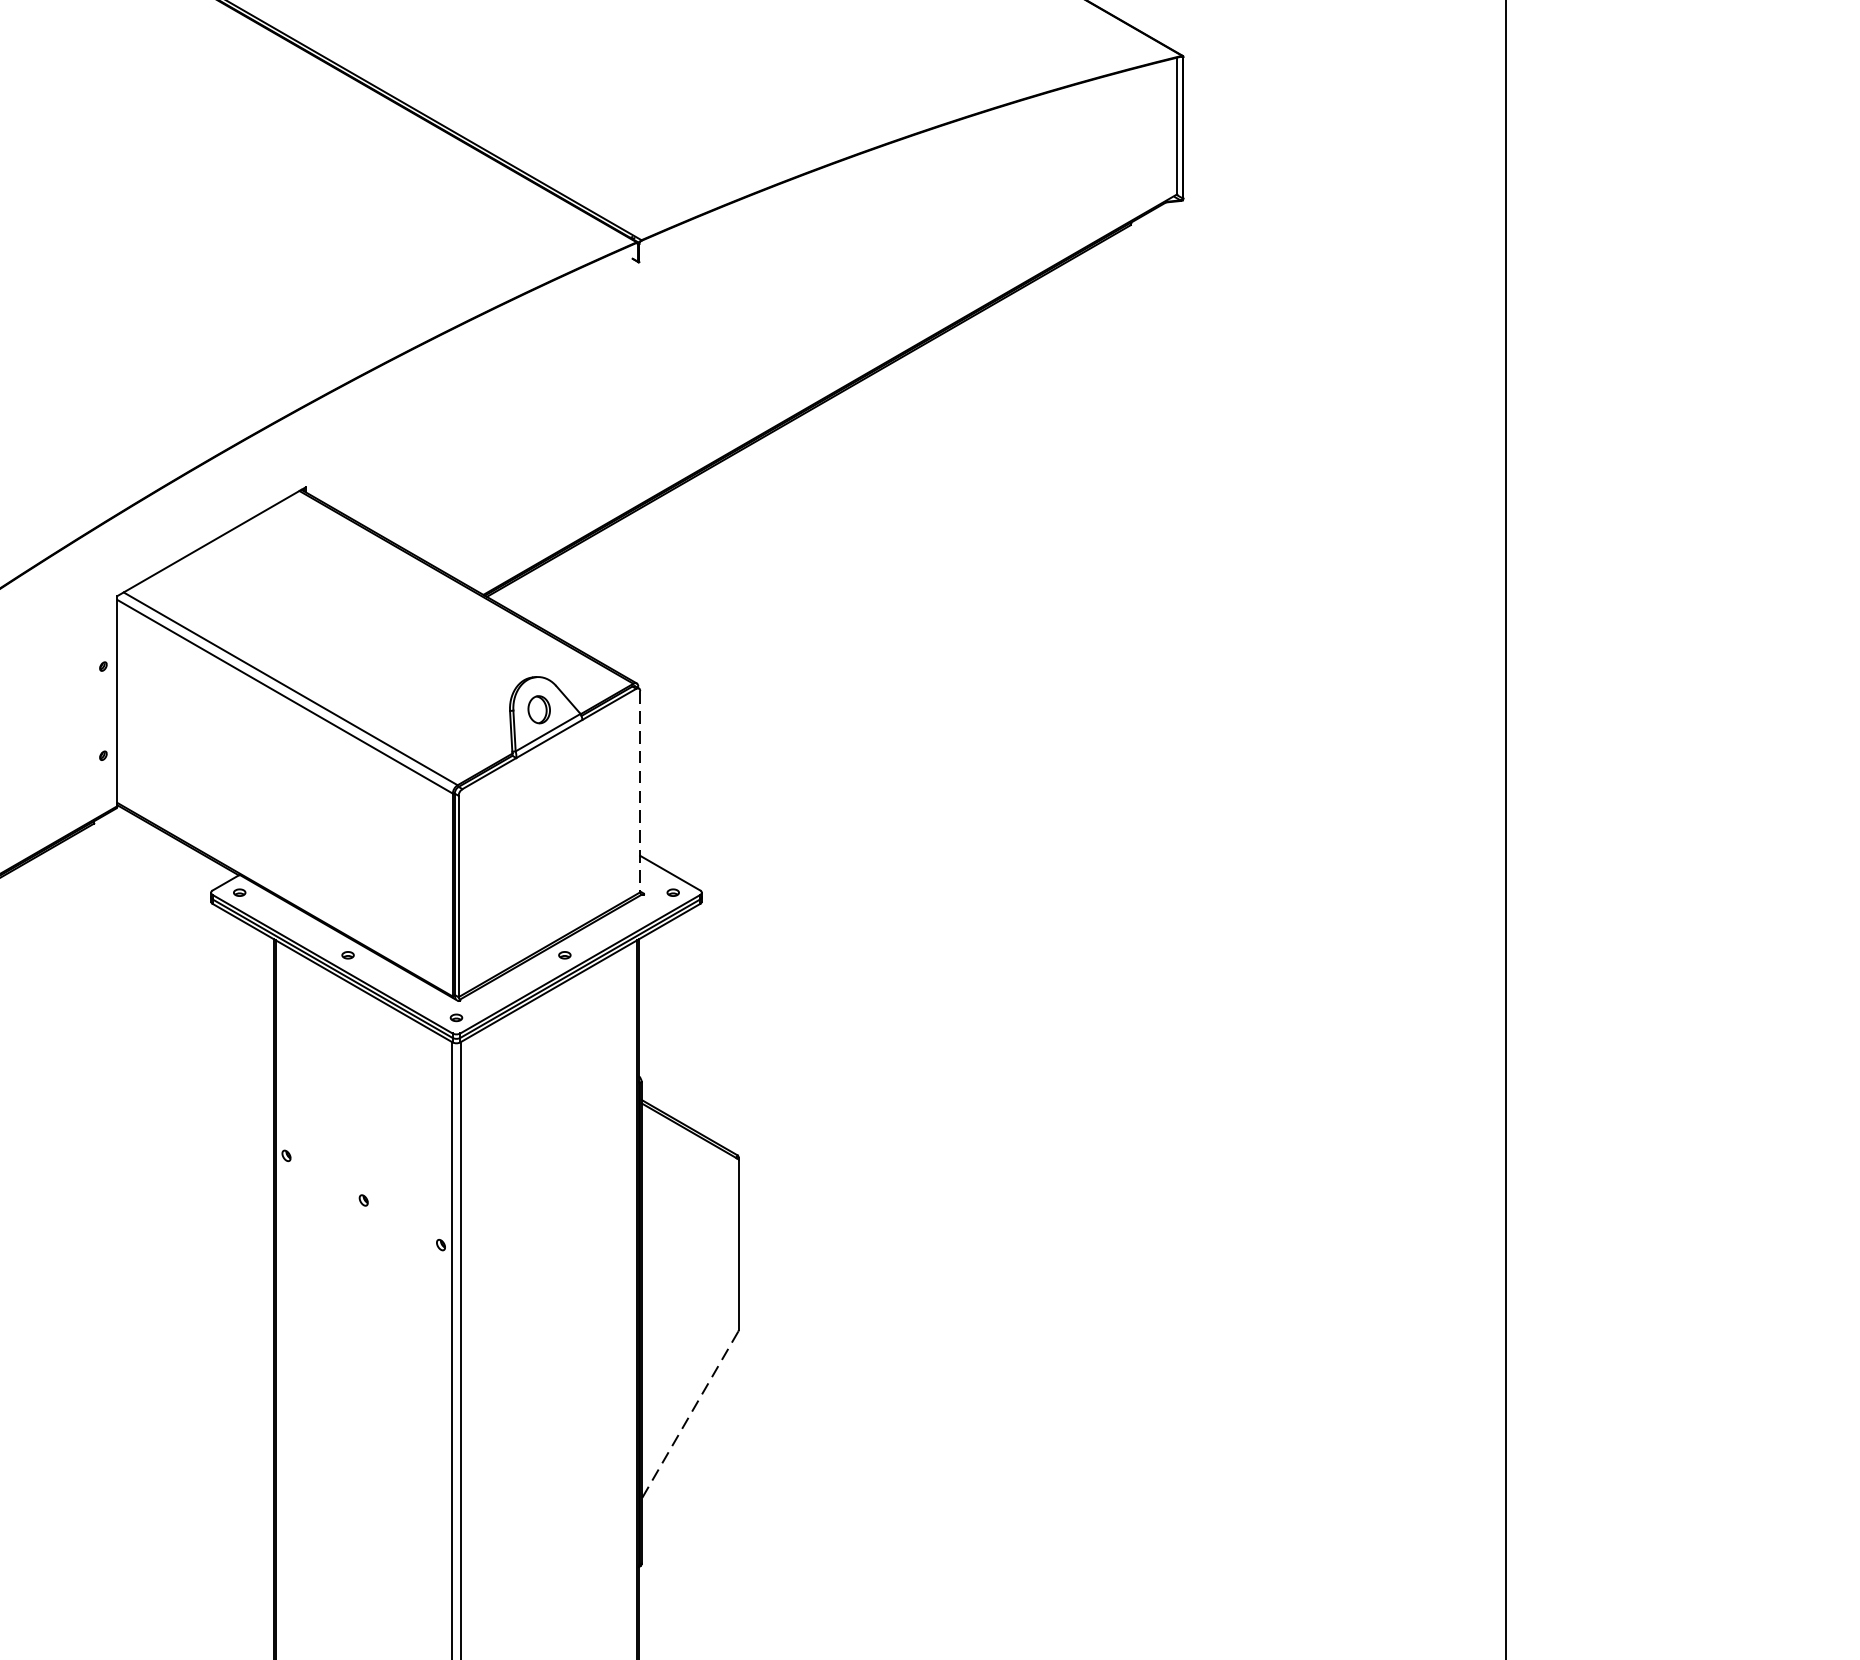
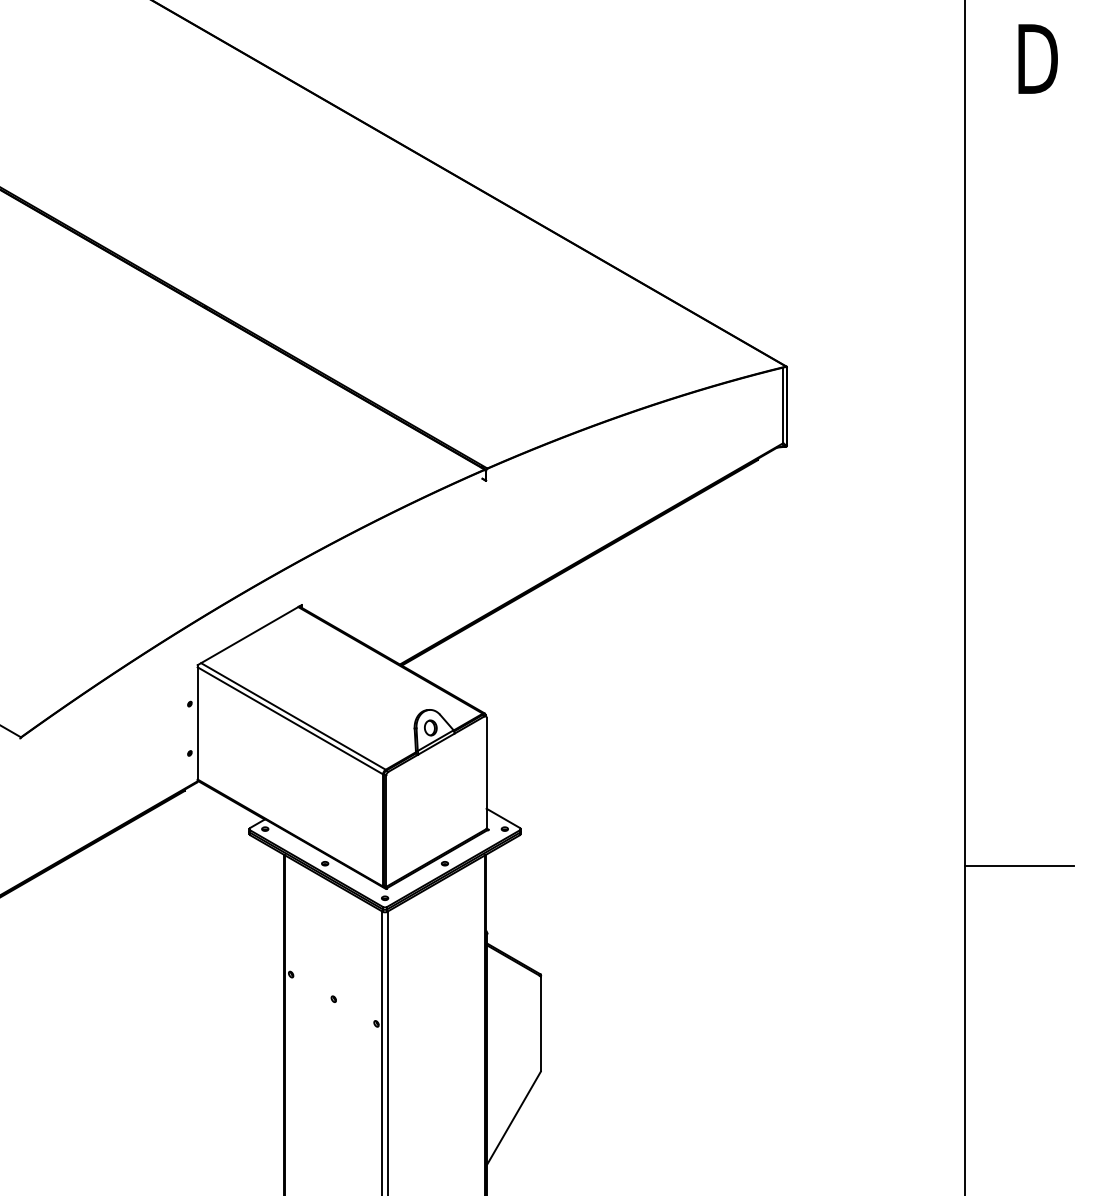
line: (639, 792) -> (486, 773), dashed -> solid
line: (1604, 960) -> (1019, 866), added
line: (688, 1416) -> (513, 1118), dashed -> solid

